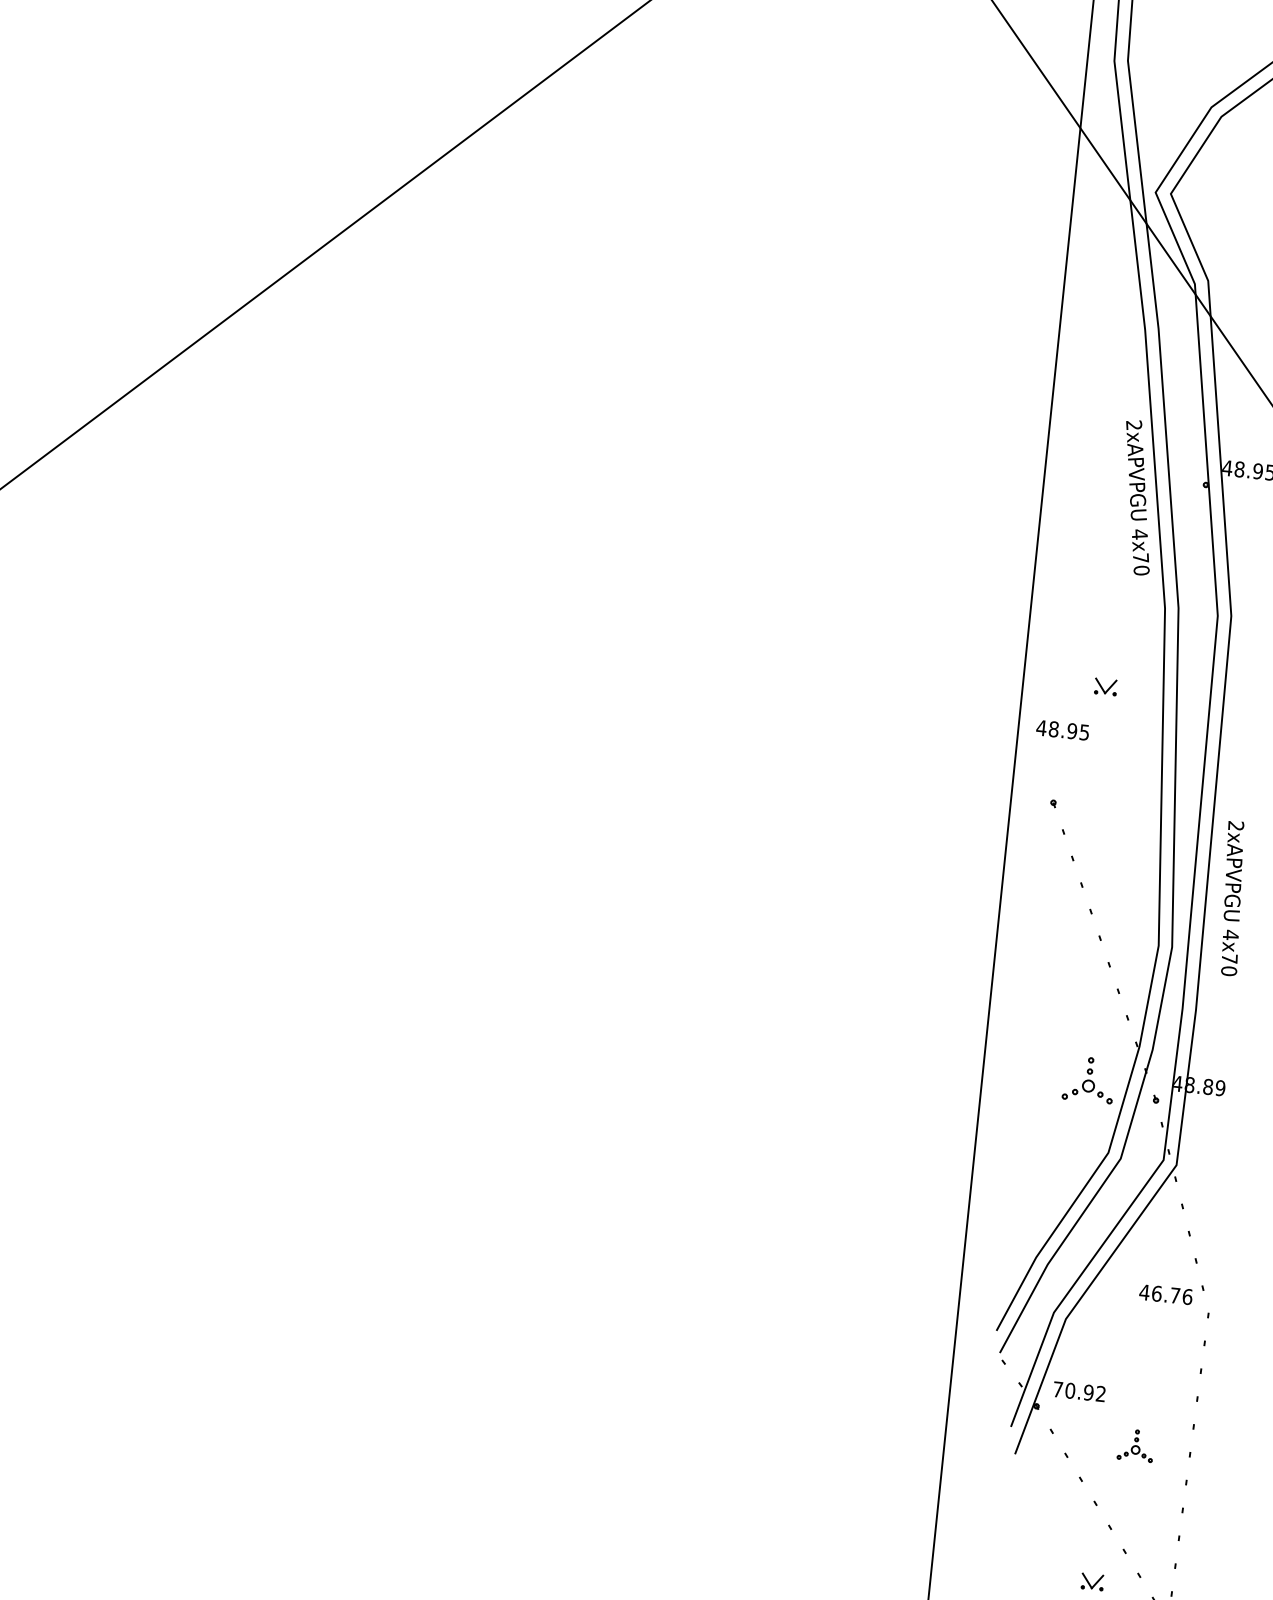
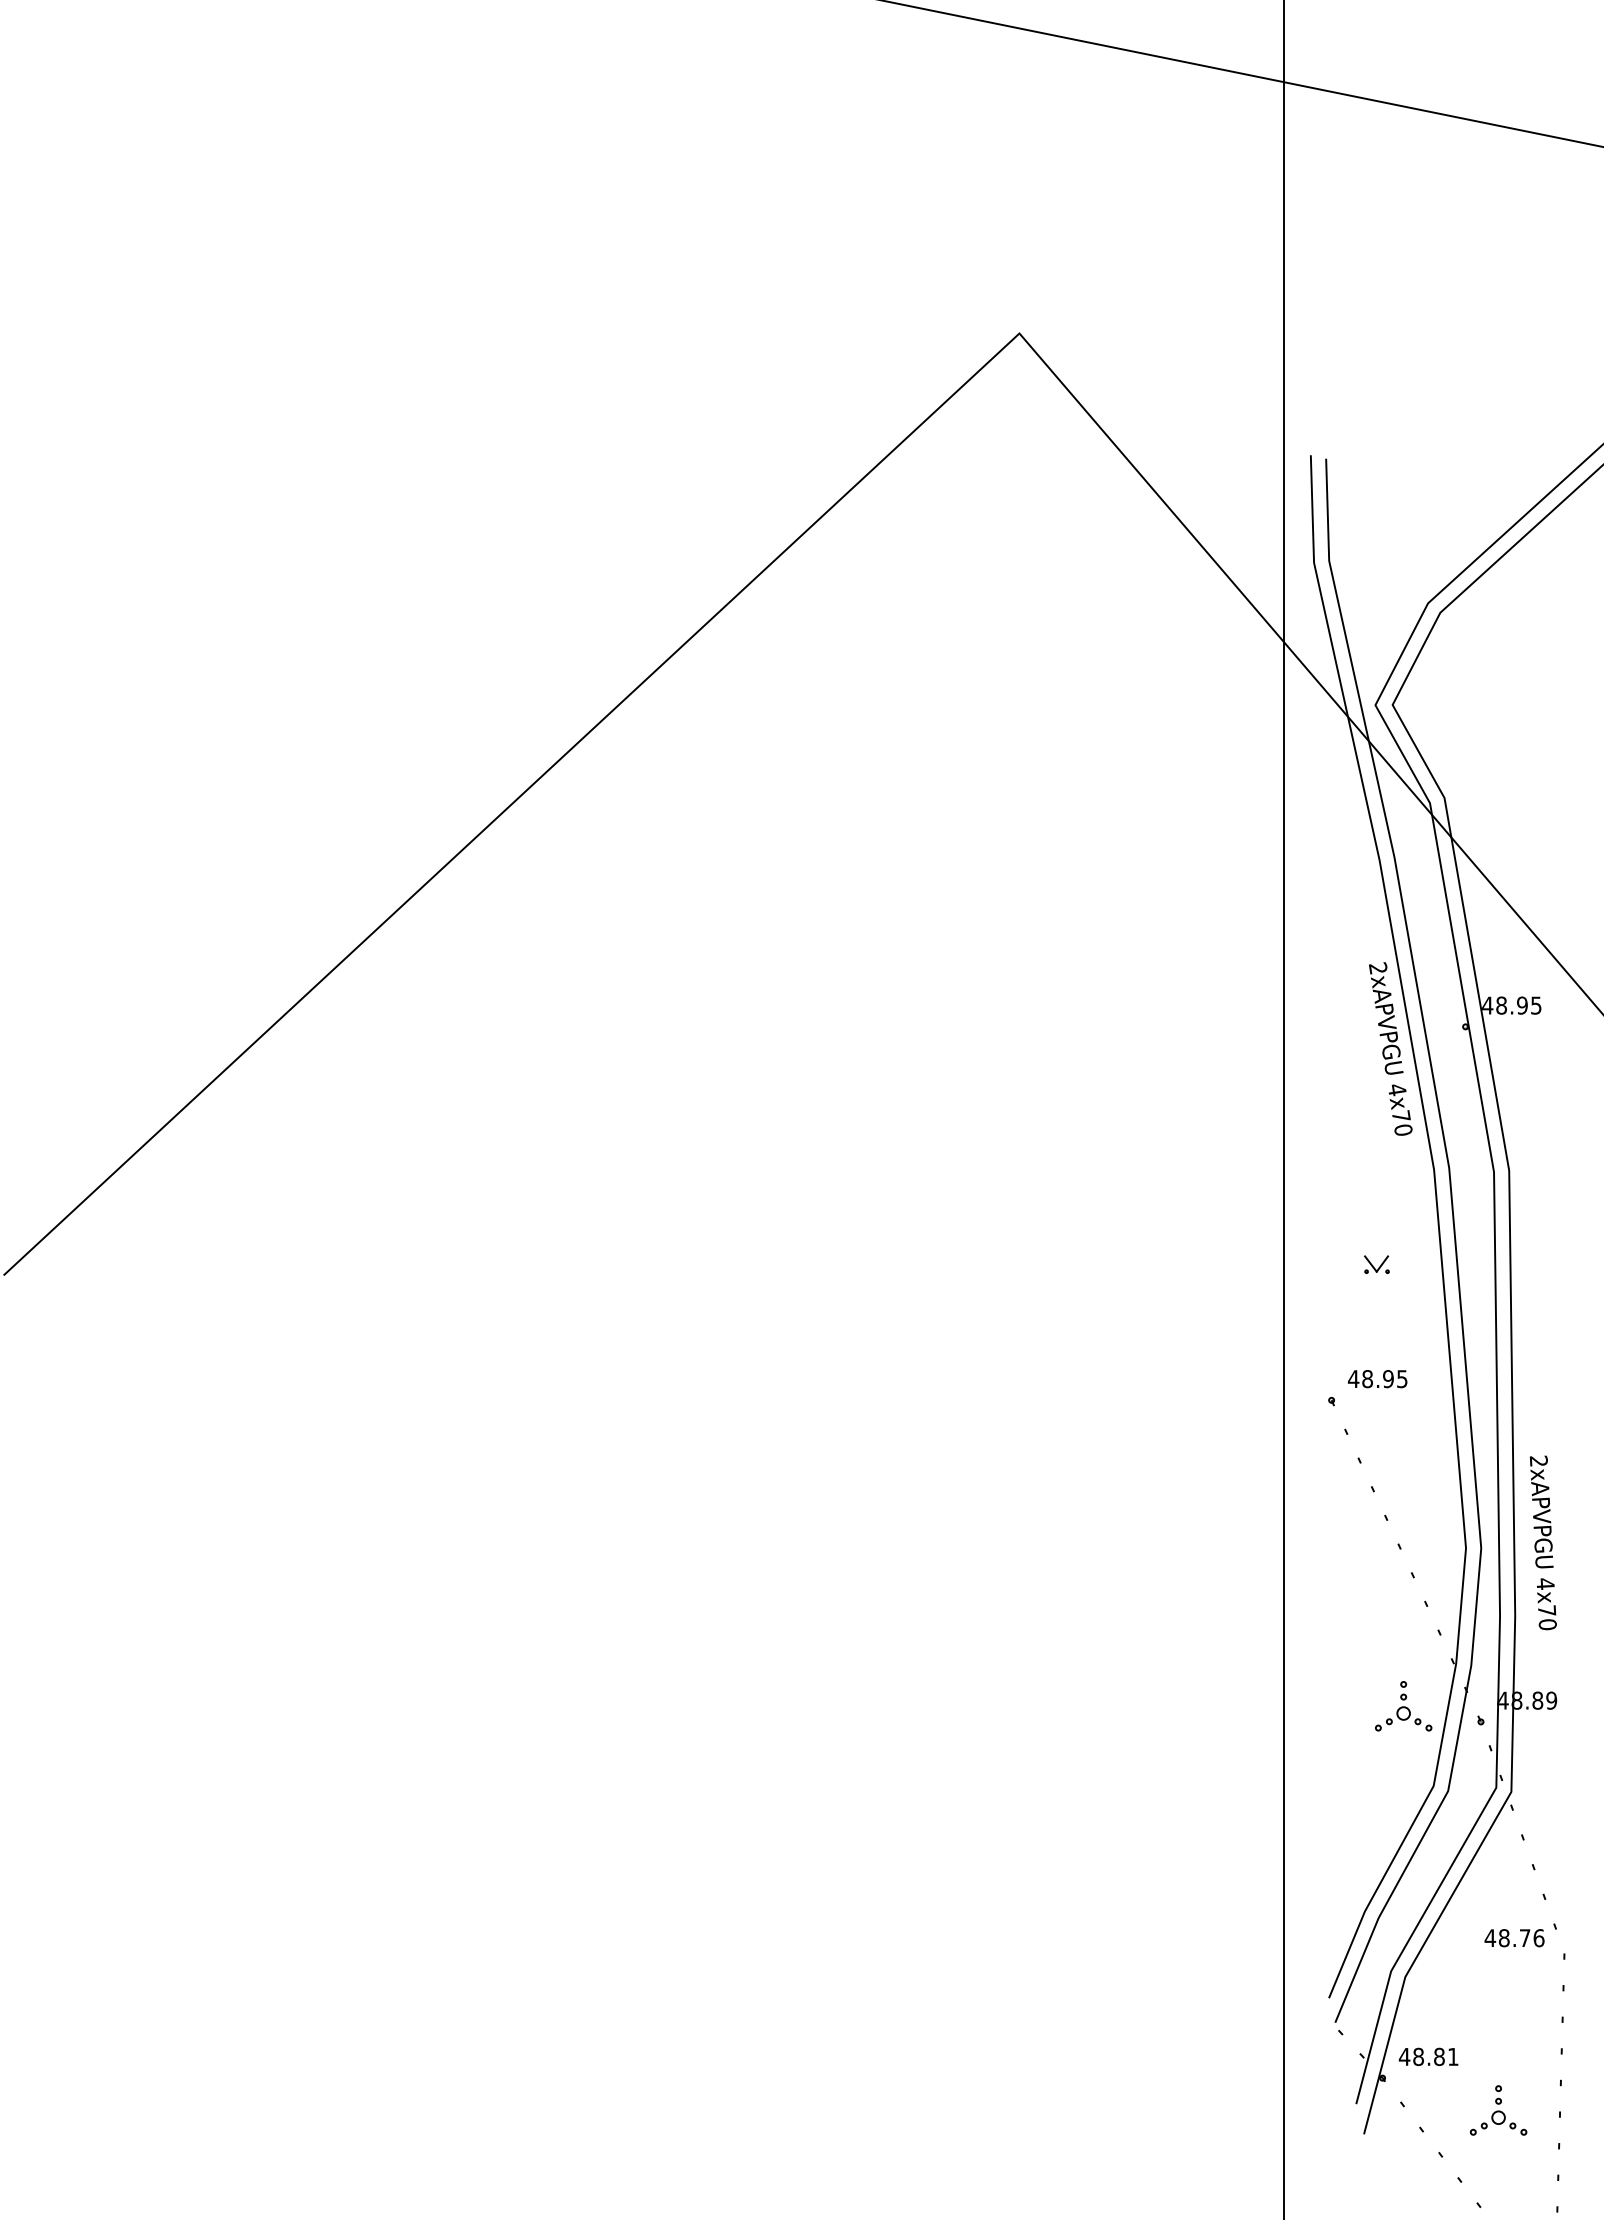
text: (1062, 730) -> (1377, 1379), moved
text: (1231, 898) -> (1542, 1542), moved
text: (1156, 1293) -> (1503, 1938), 46.76 -> 48.76
text: (1079, 1391) -> (1428, 2056), 70.92 -> 48.81
part: (1136, 1445) -> (1498, 2110), size x1.43

